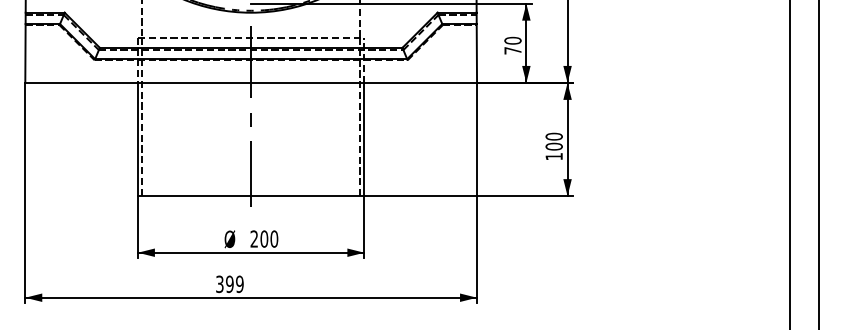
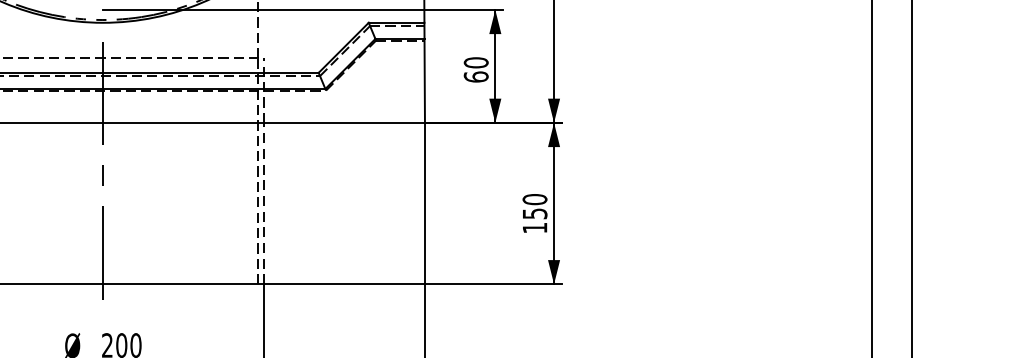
text: (512, 50) -> (475, 76), 70 -> 60
line: (364, 139) -> (264, 203), solid -> dashed
text: (553, 146) -> (534, 213), 100 -> 150

